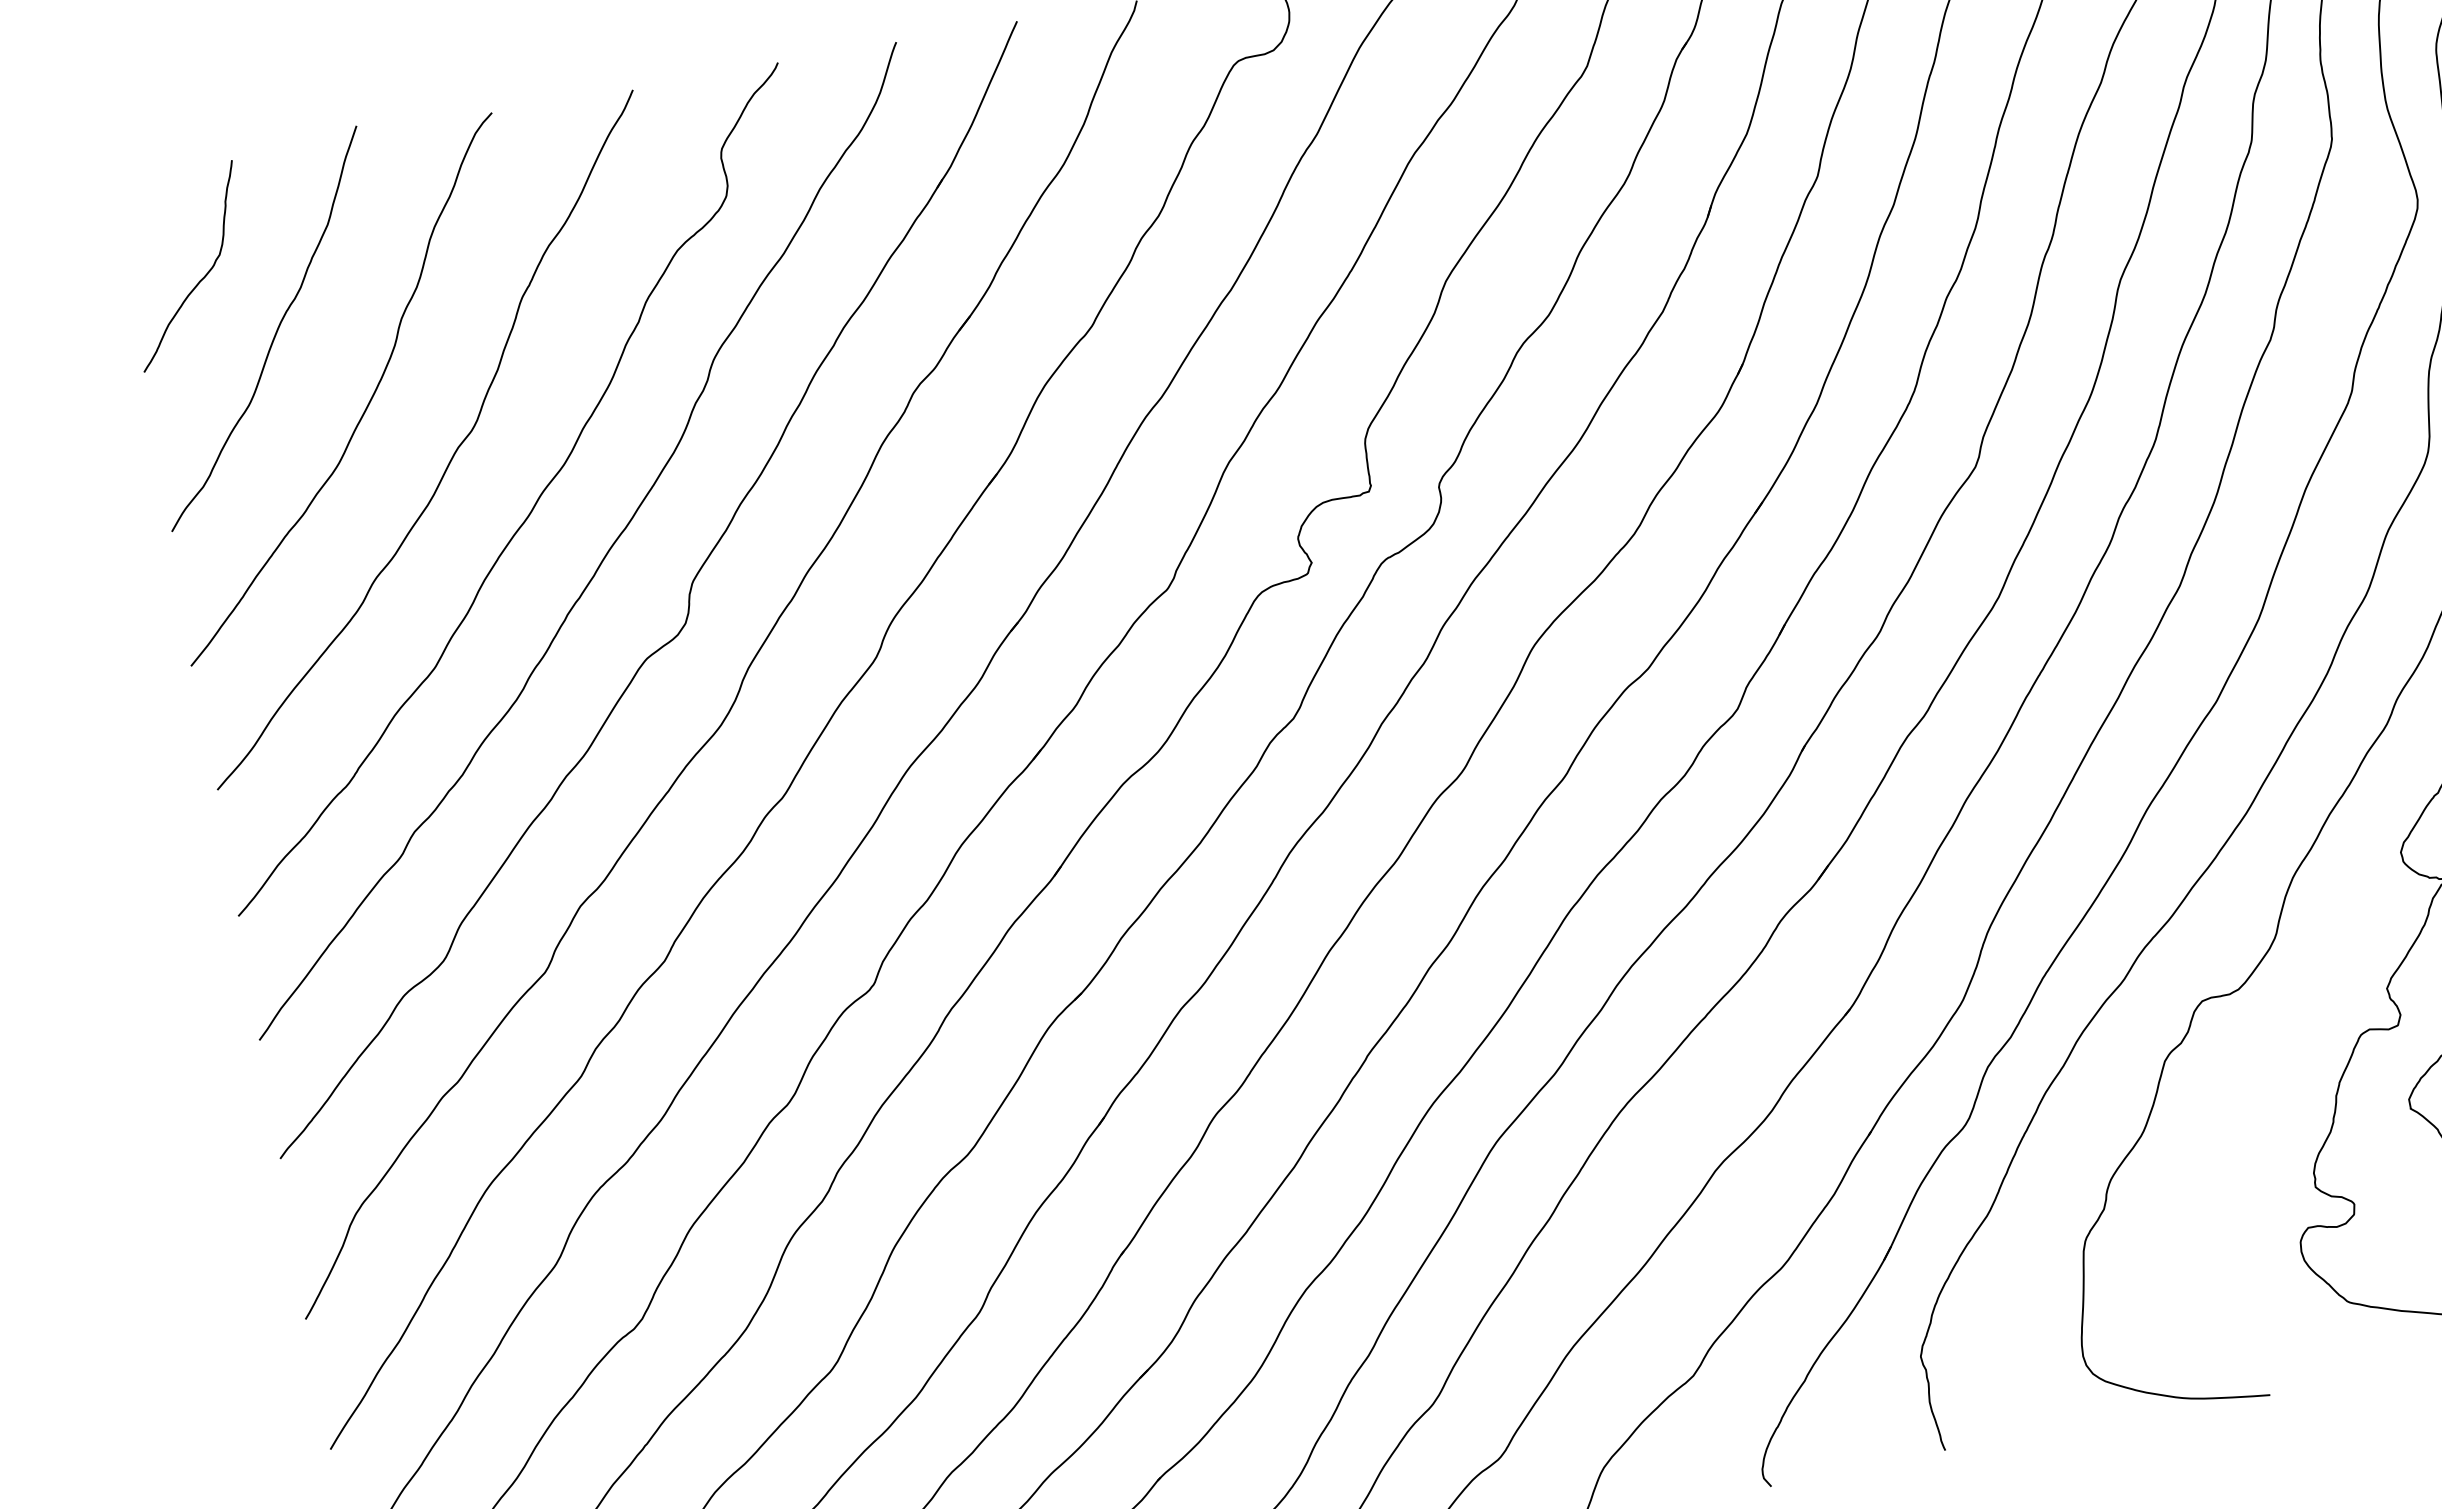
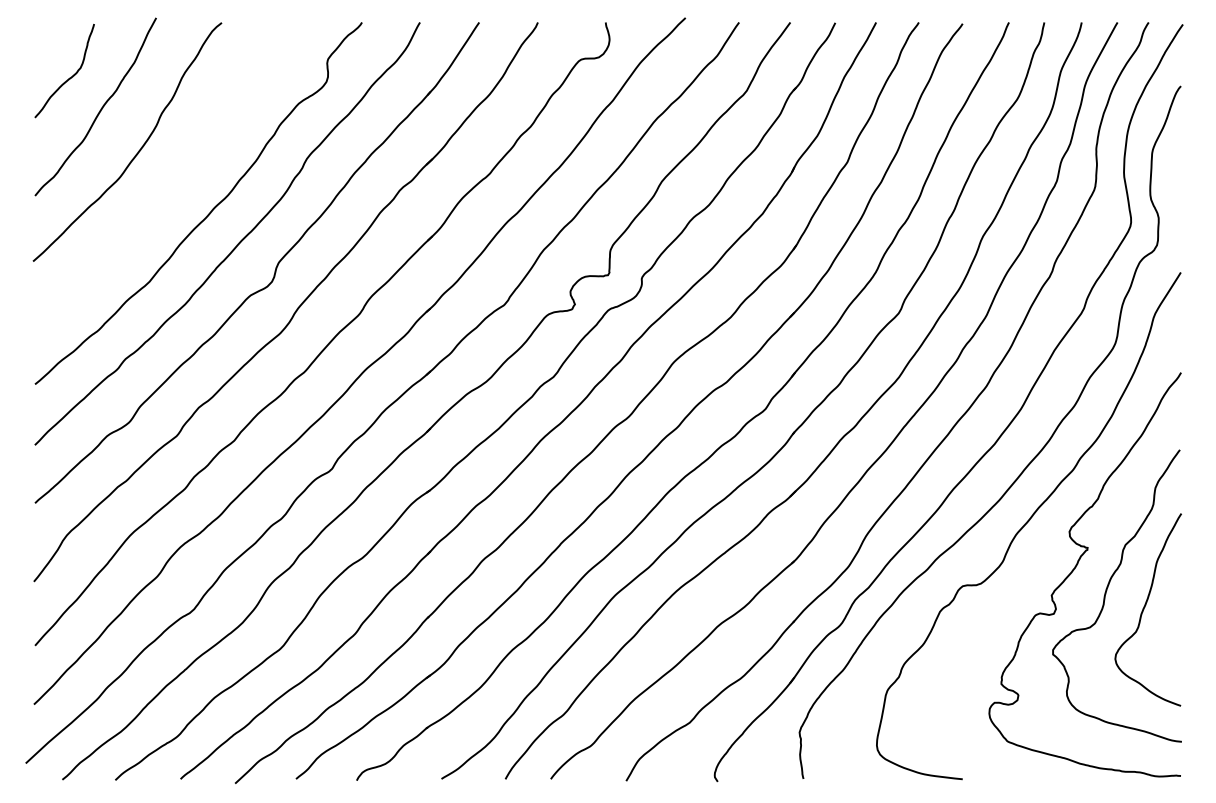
curve: (451, 455) -> (174, 182), removed

